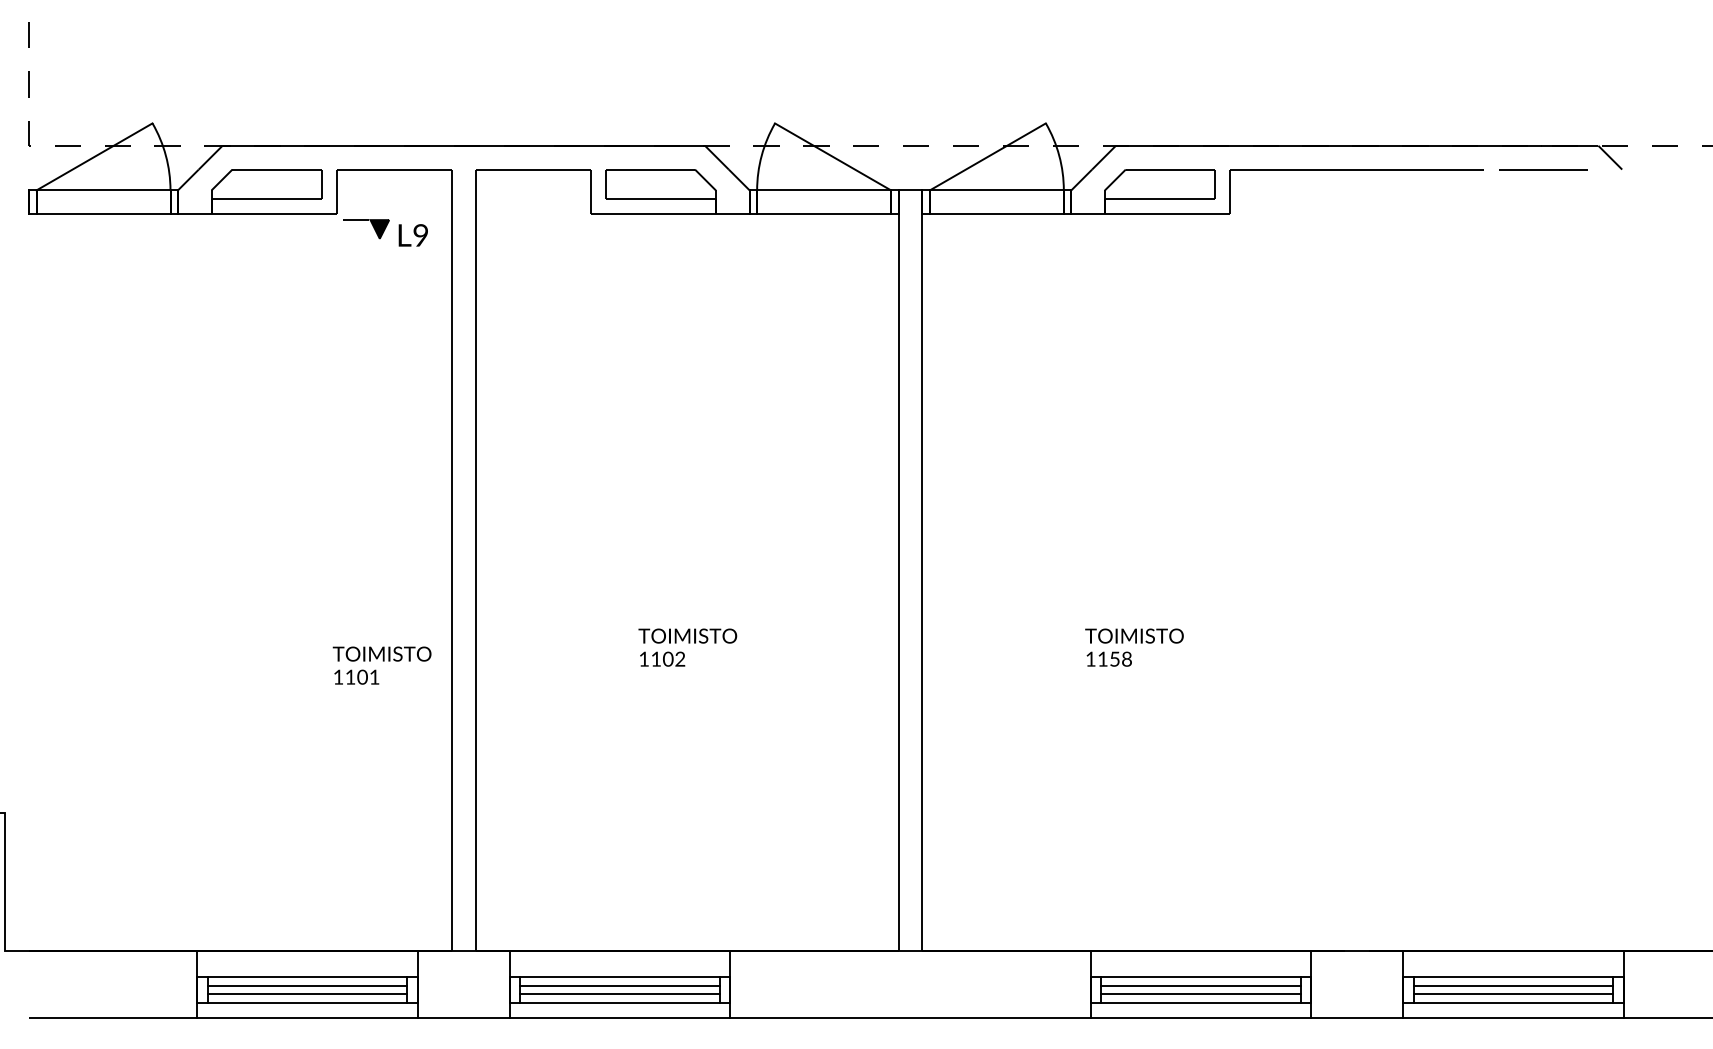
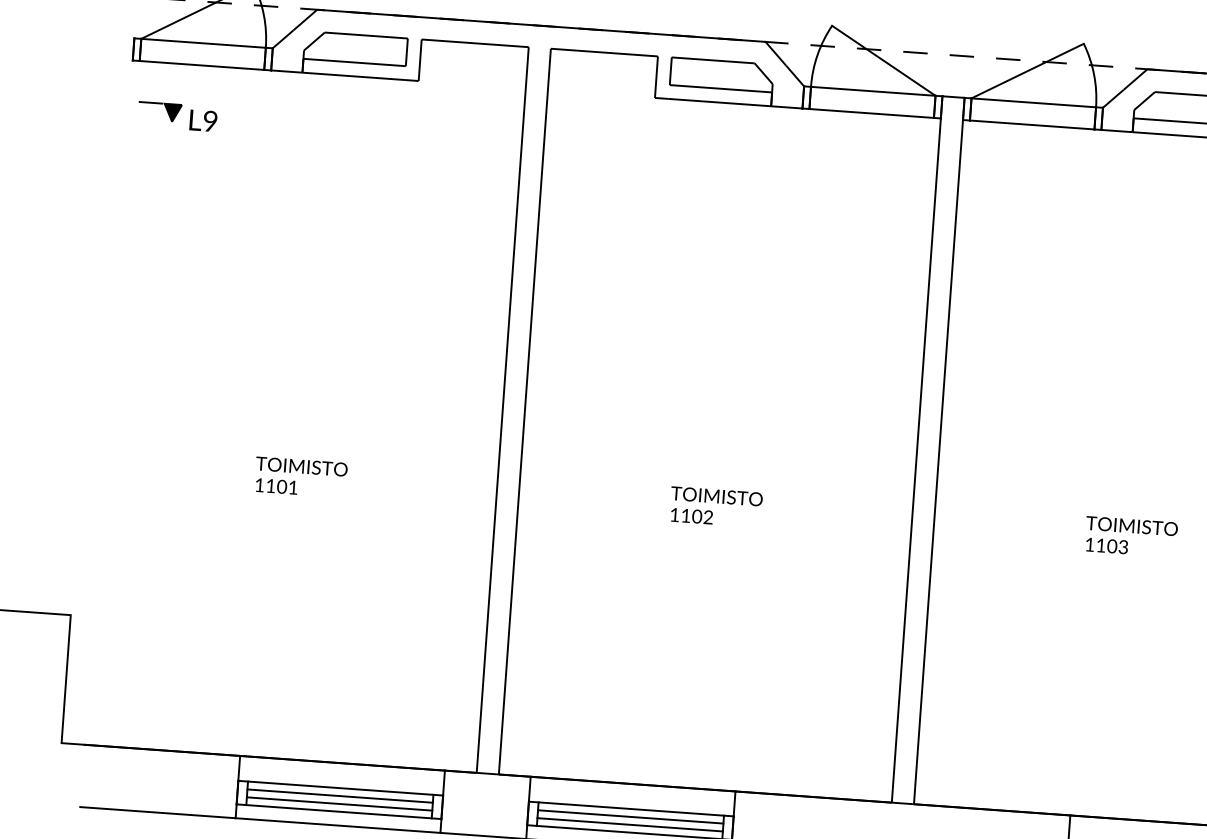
part: (385, 232) -> (177, 116), moved
text: (1120, 658) -> (1117, 546), 1158 -> 1103
text: (381, 665) -> (300, 477), moved

